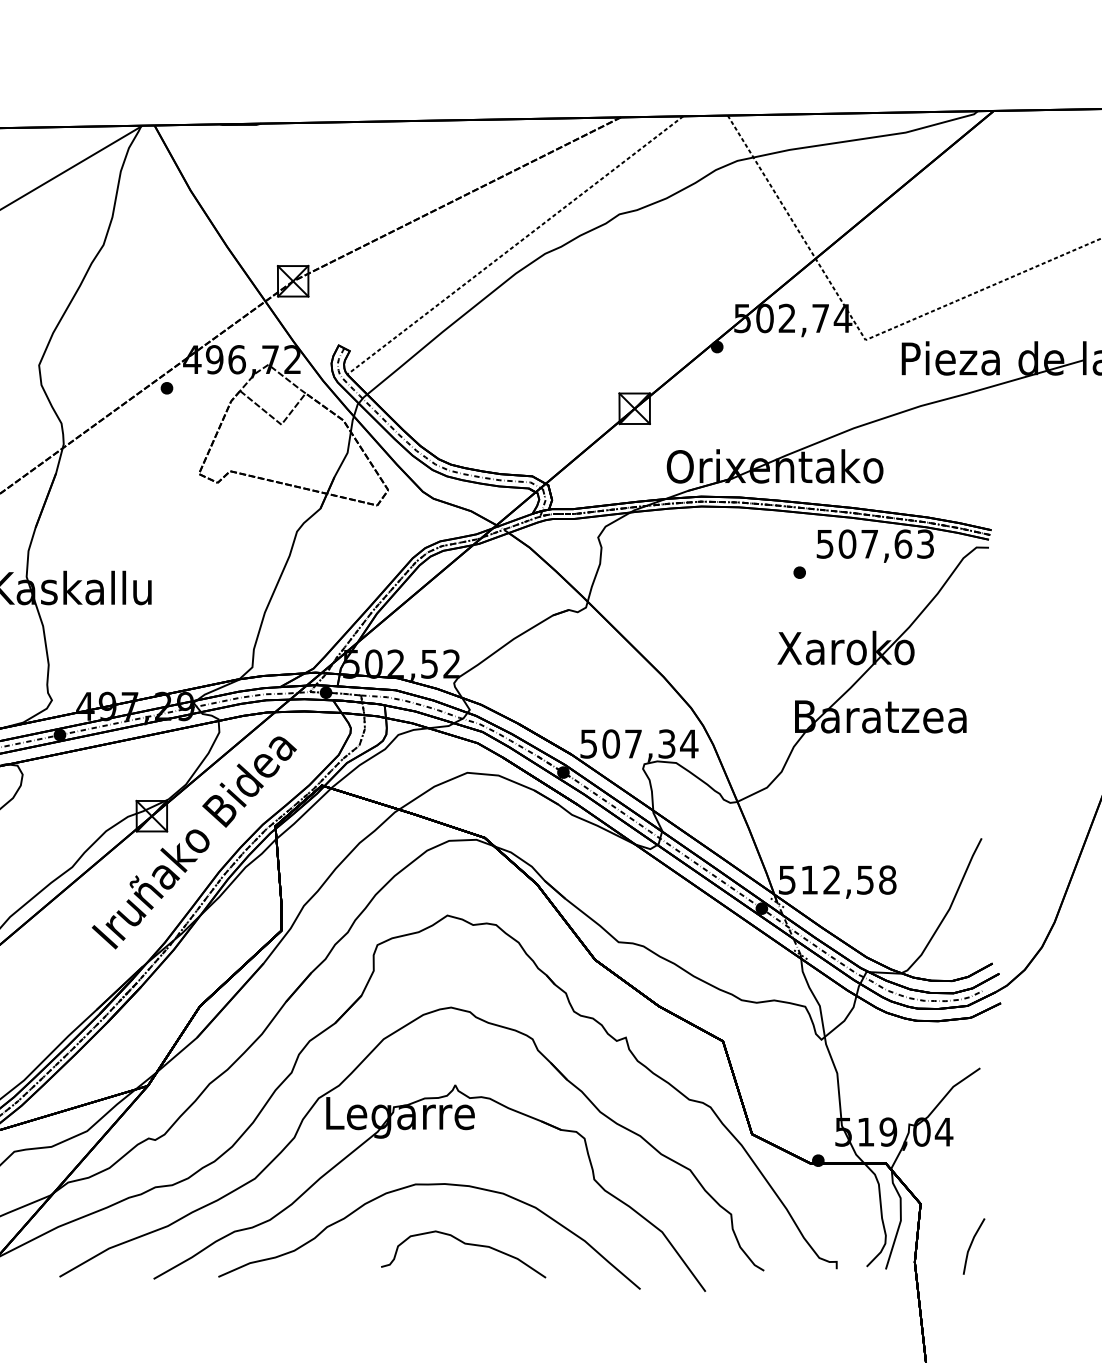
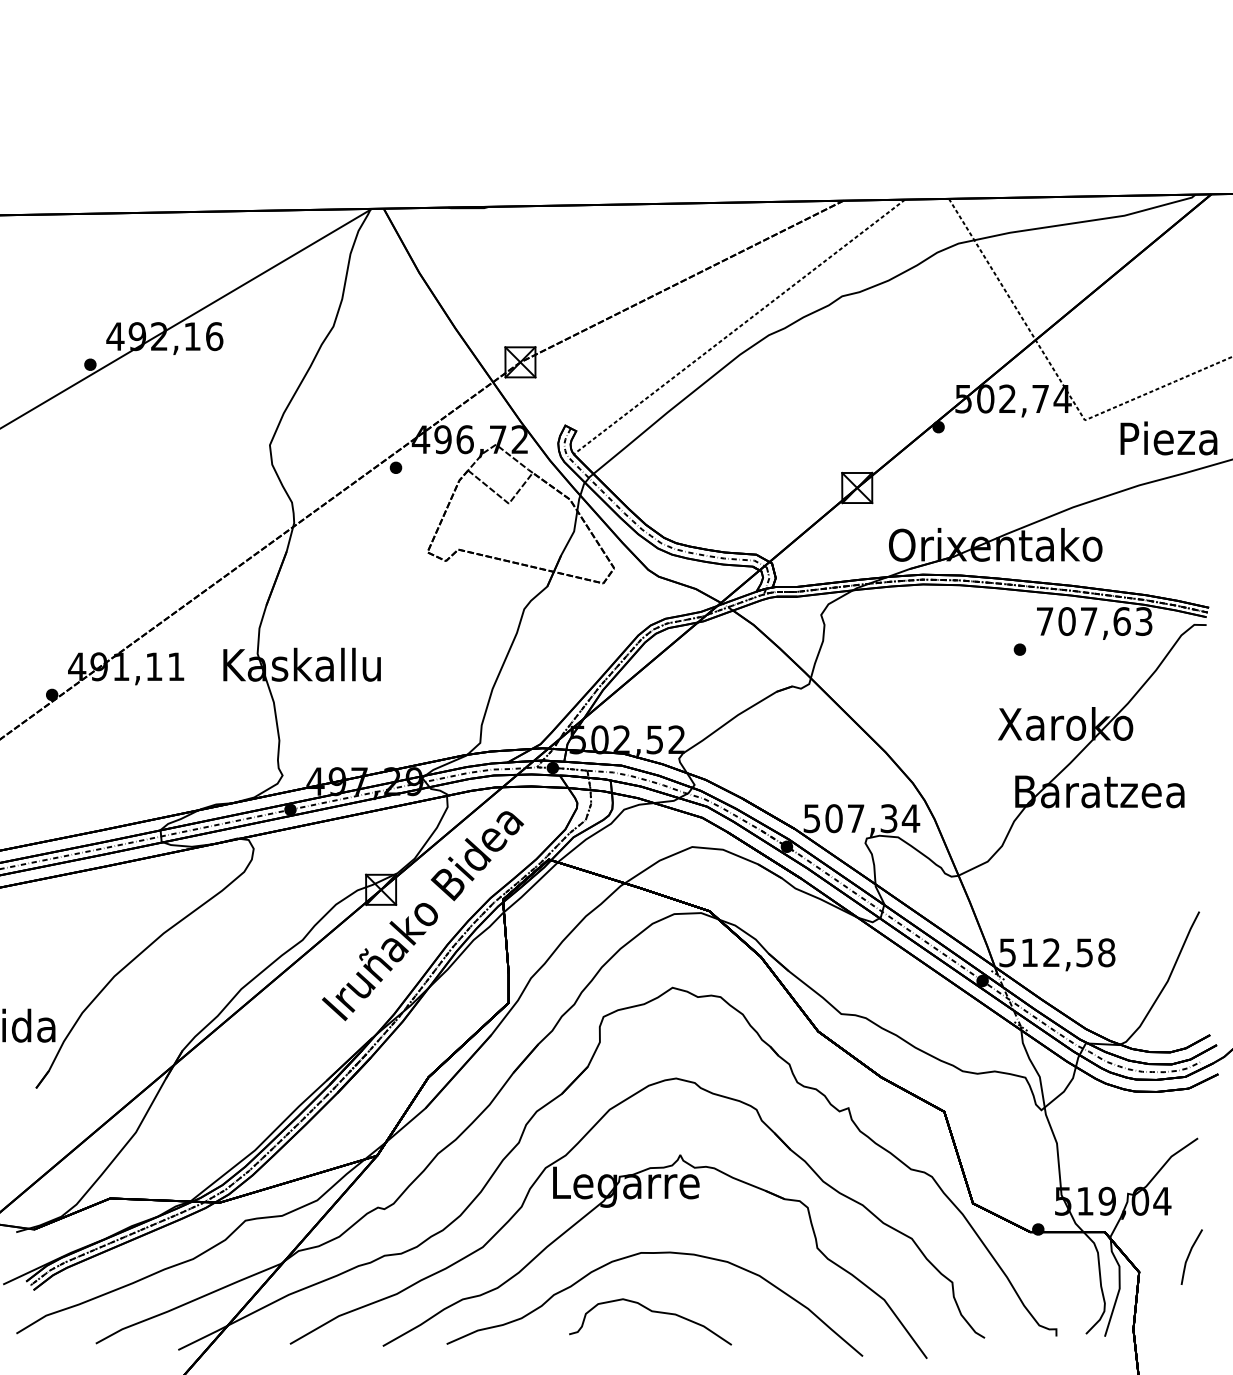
text: (824, 544) -> (1044, 621), 507,63 -> 707,63
curve: (465, 1244) -> (652, 1312), moved
line: (971, 1245) -> (1189, 1256), moved

